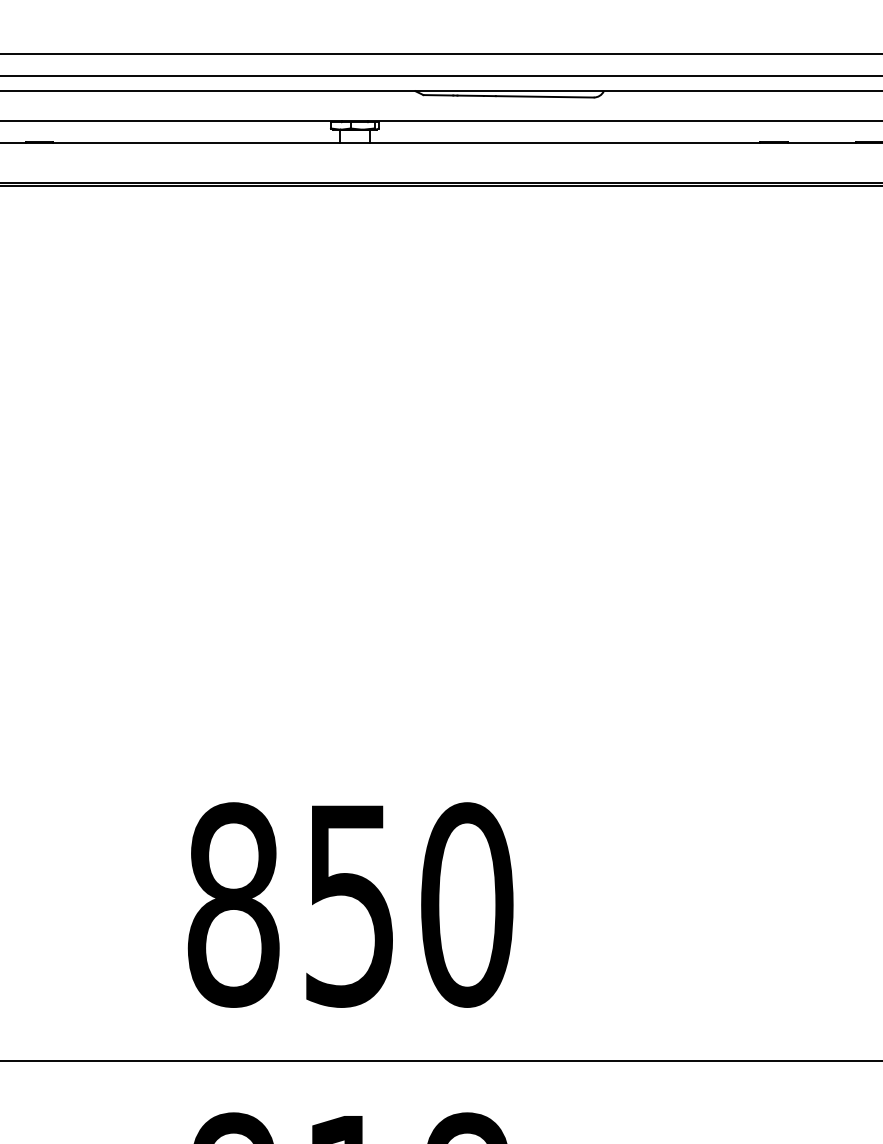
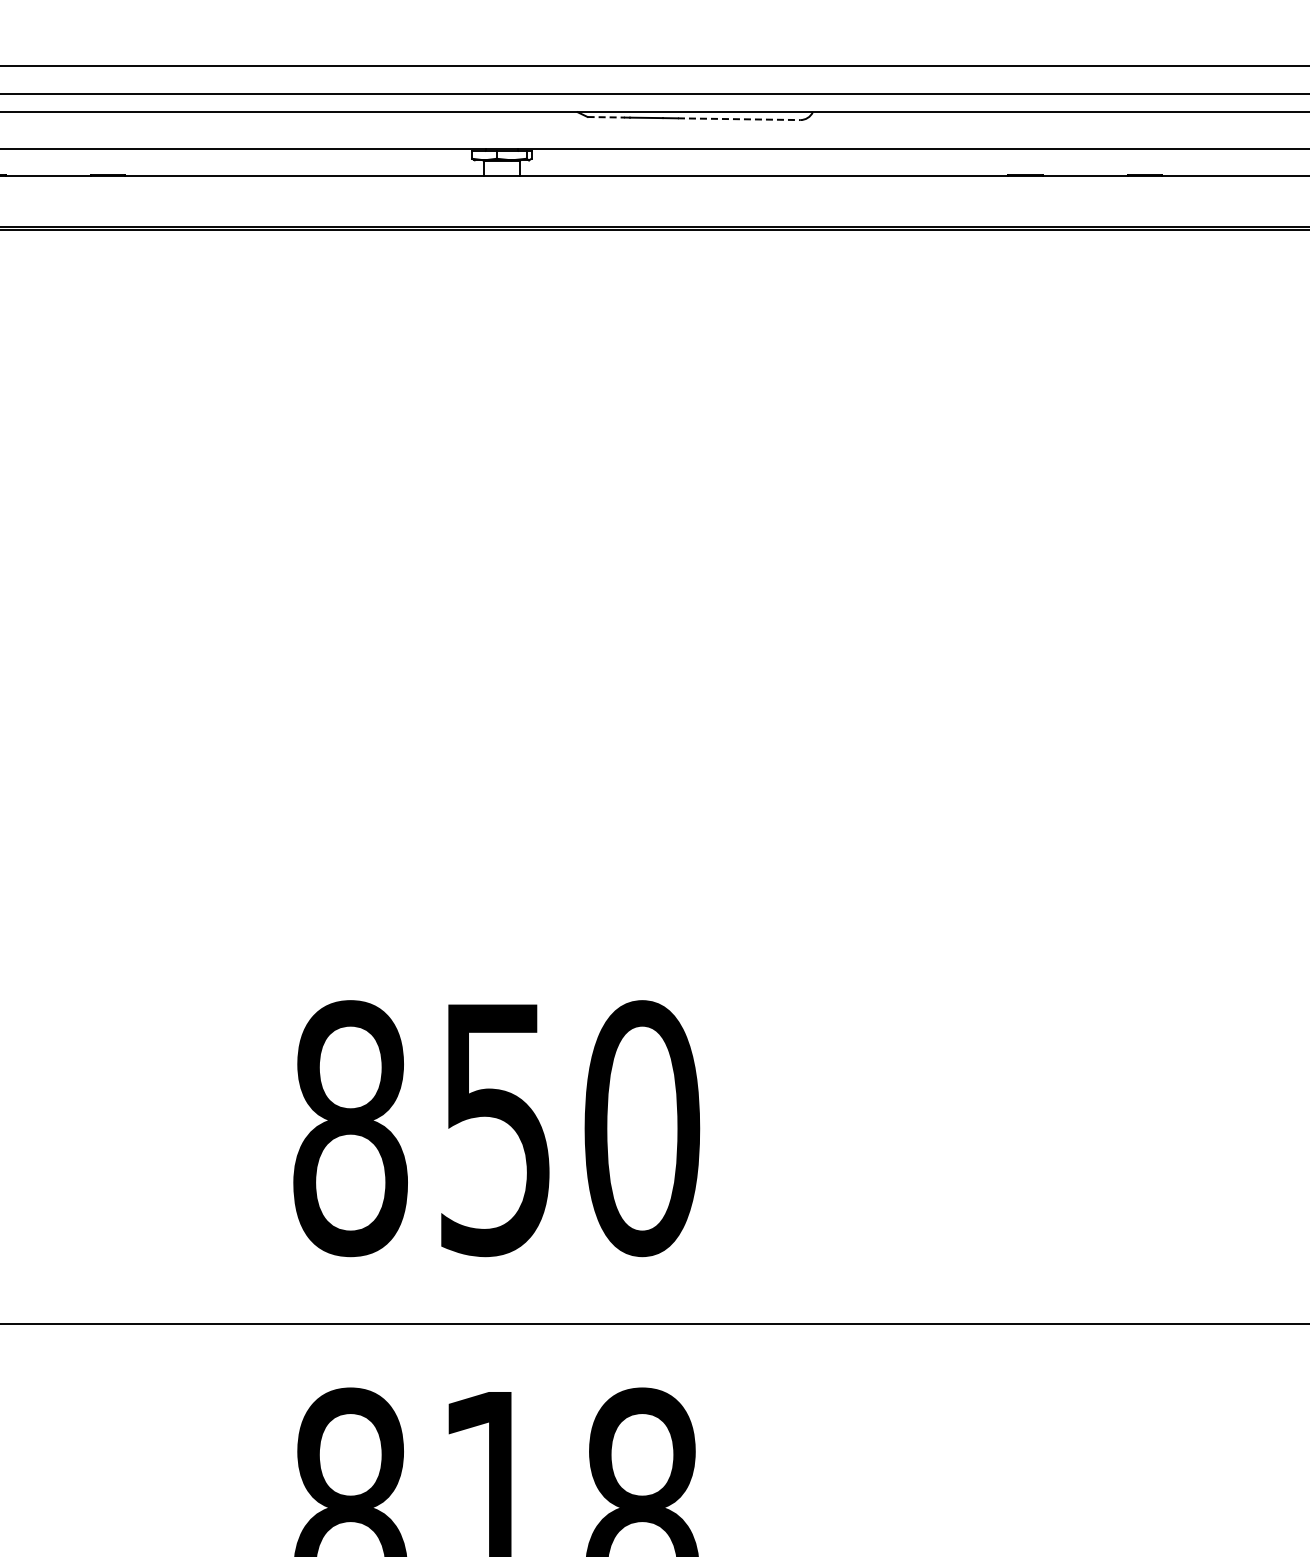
line: (438, 95) -> (606, 117), solid -> dashed
line: (545, 97) -> (739, 119), solid -> dashed

